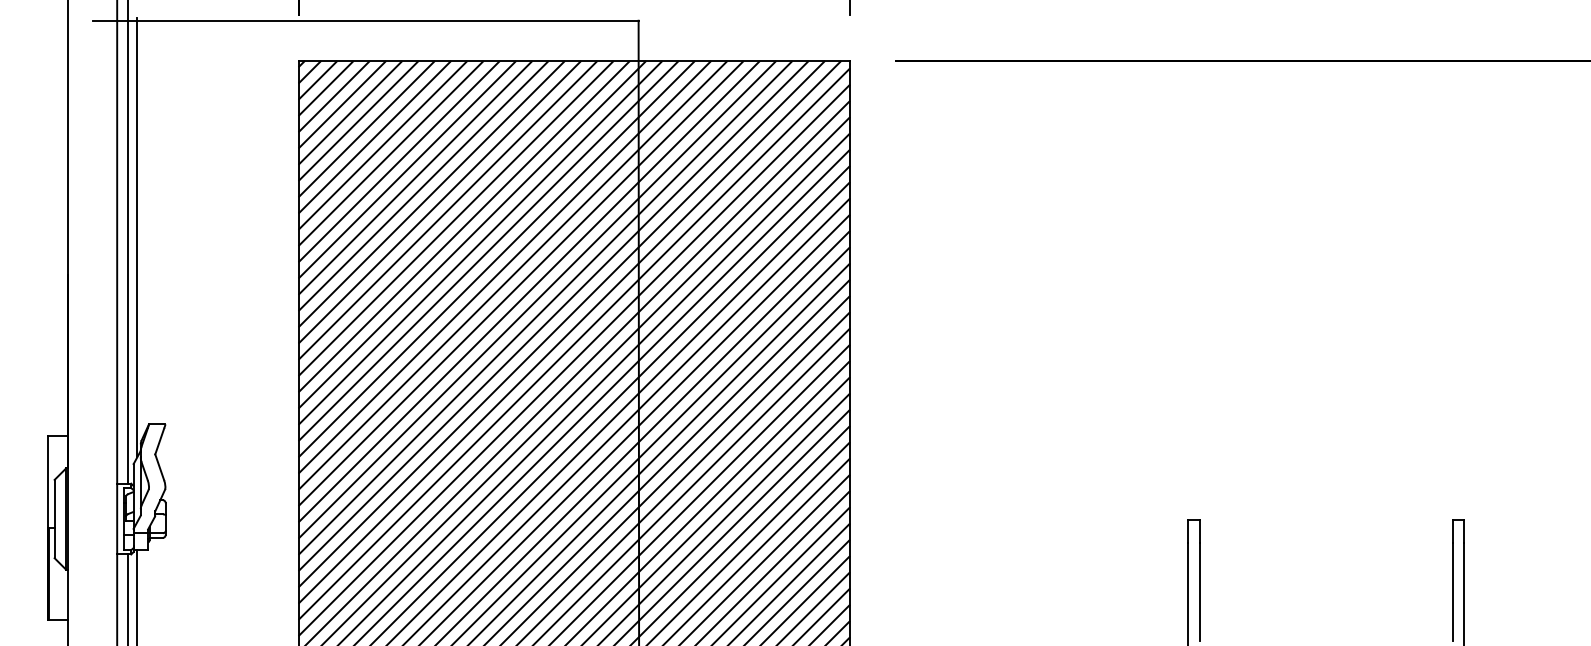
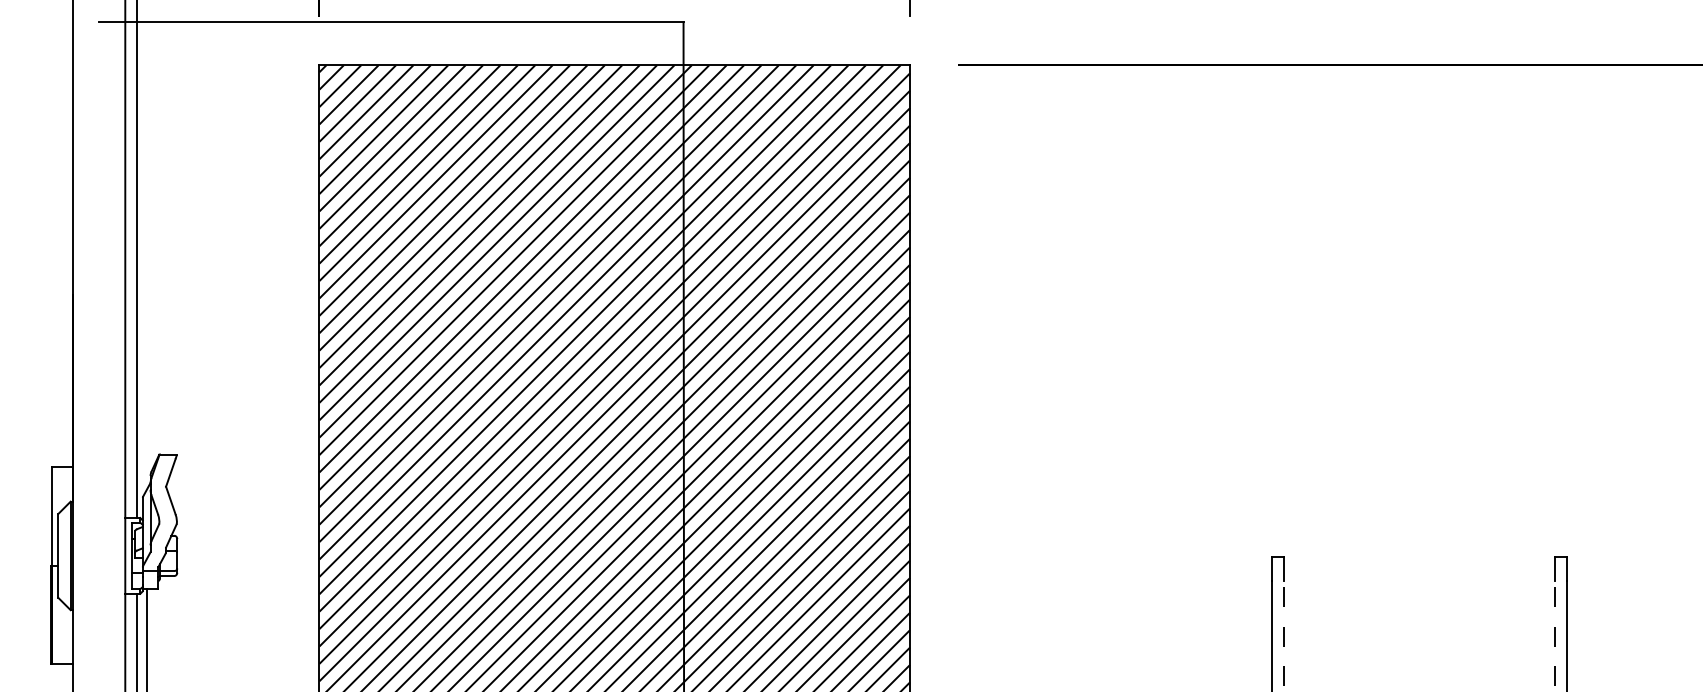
line: (137, 237) -> (147, 254), removed
line: (1199, 591) -> (1284, 633), solid -> dashed
line: (1452, 591) -> (1554, 633), solid -> dashed

